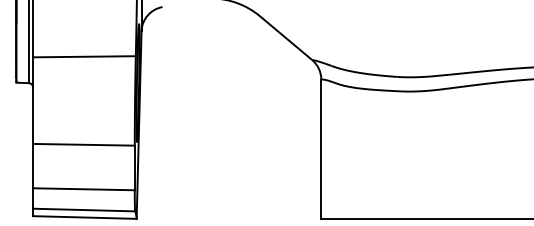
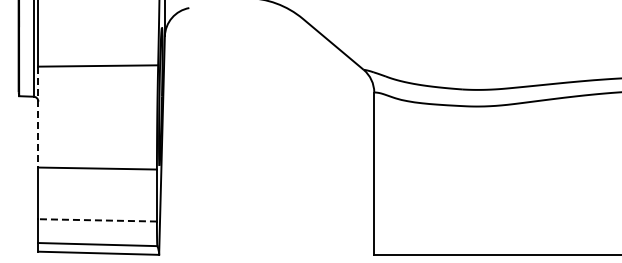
line: (33, 100) -> (38, 117), solid -> dashed
line: (83, 189) -> (97, 220), solid -> dashed

